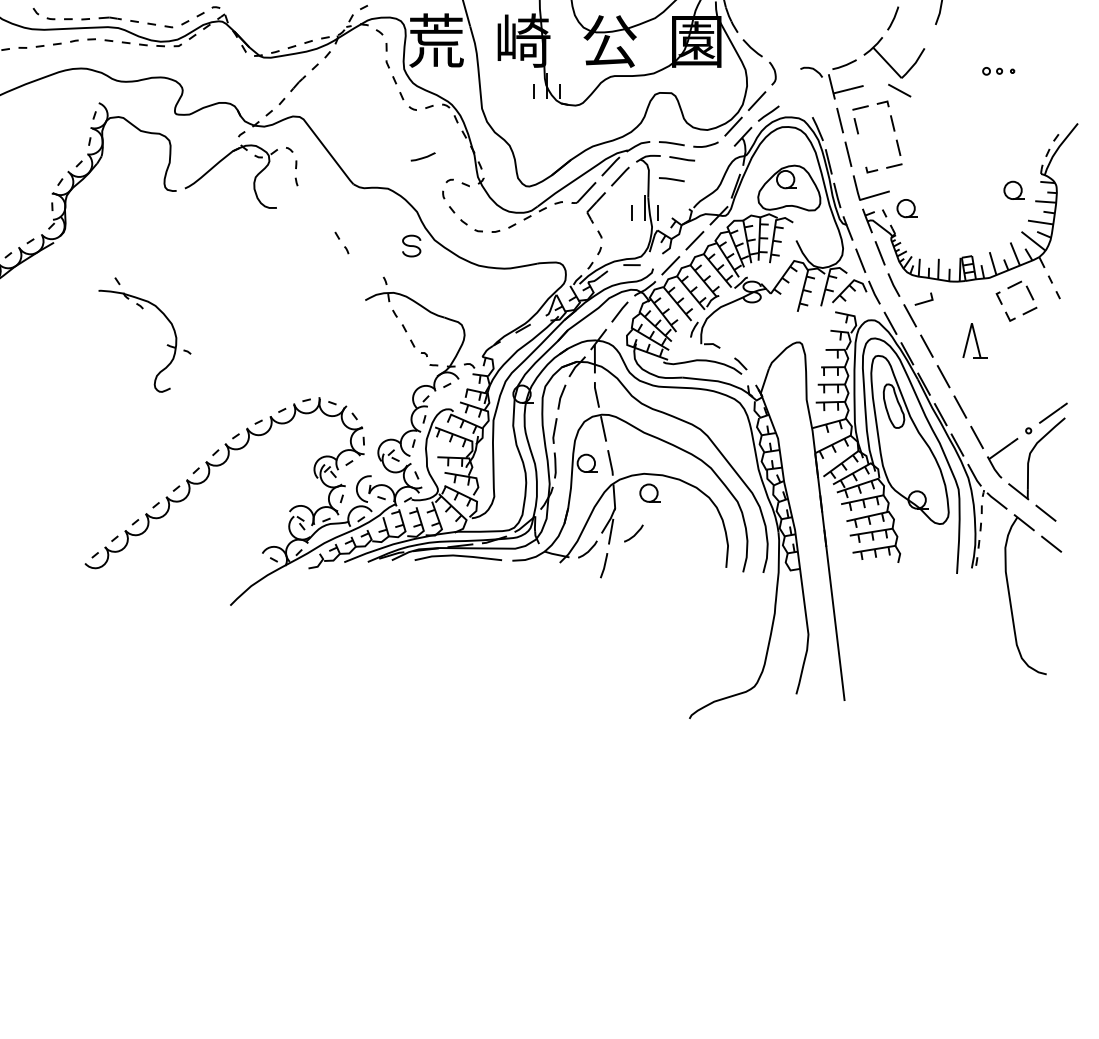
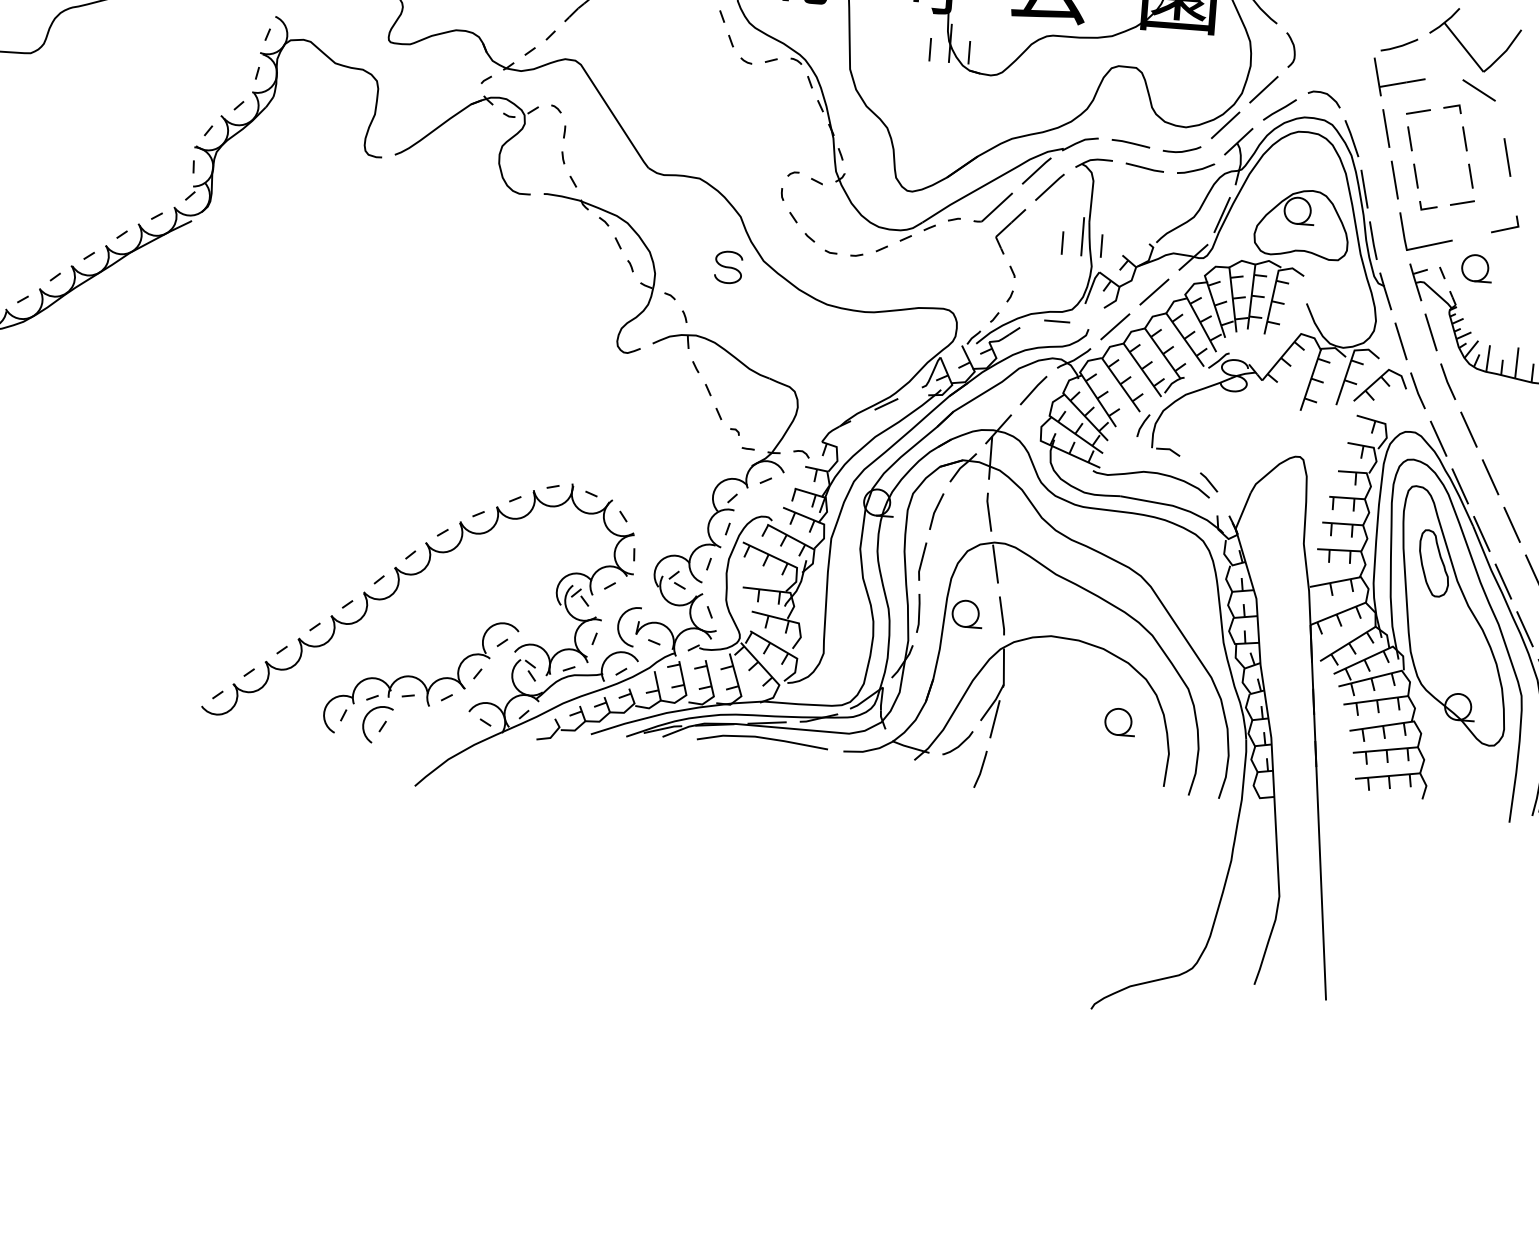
curve: (811, 69) -> (1324, 94), moved
line: (921, 133) -> (1506, 157), added
line: (861, 150) -> (1414, 175), added
curve: (422, 157) -> (1194, 169), moved
line: (671, 179) -> (1126, 197), removed
line: (923, 301) -> (1504, 228), moved
part: (166, 345) -> (639, 283), moved
part: (649, 492) -> (1119, 720), moved
curve: (634, 534) -> (1029, 726), removed
part: (228, 535) -> (420, 680), added

